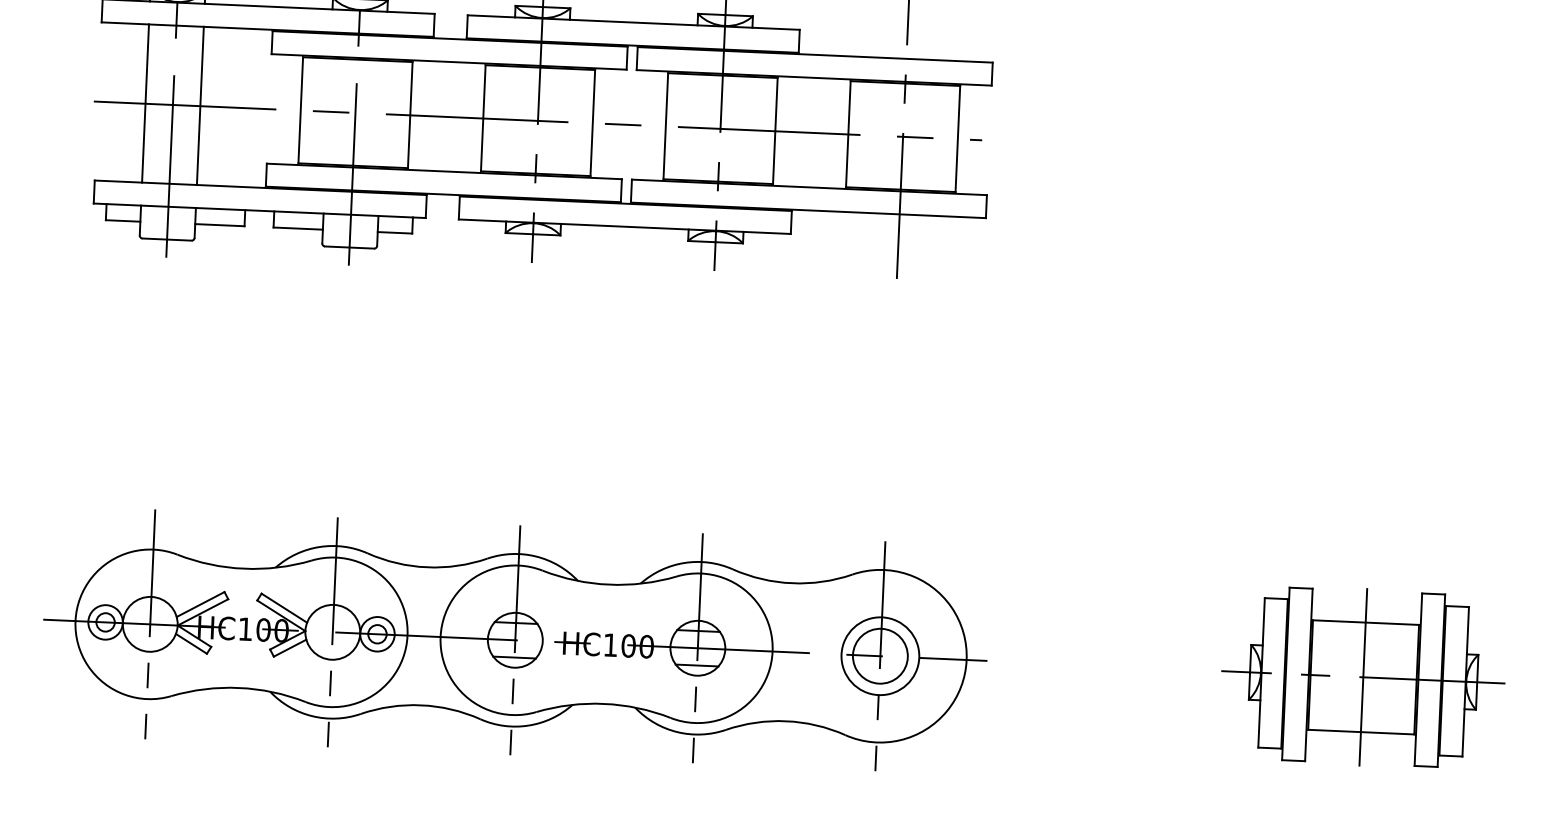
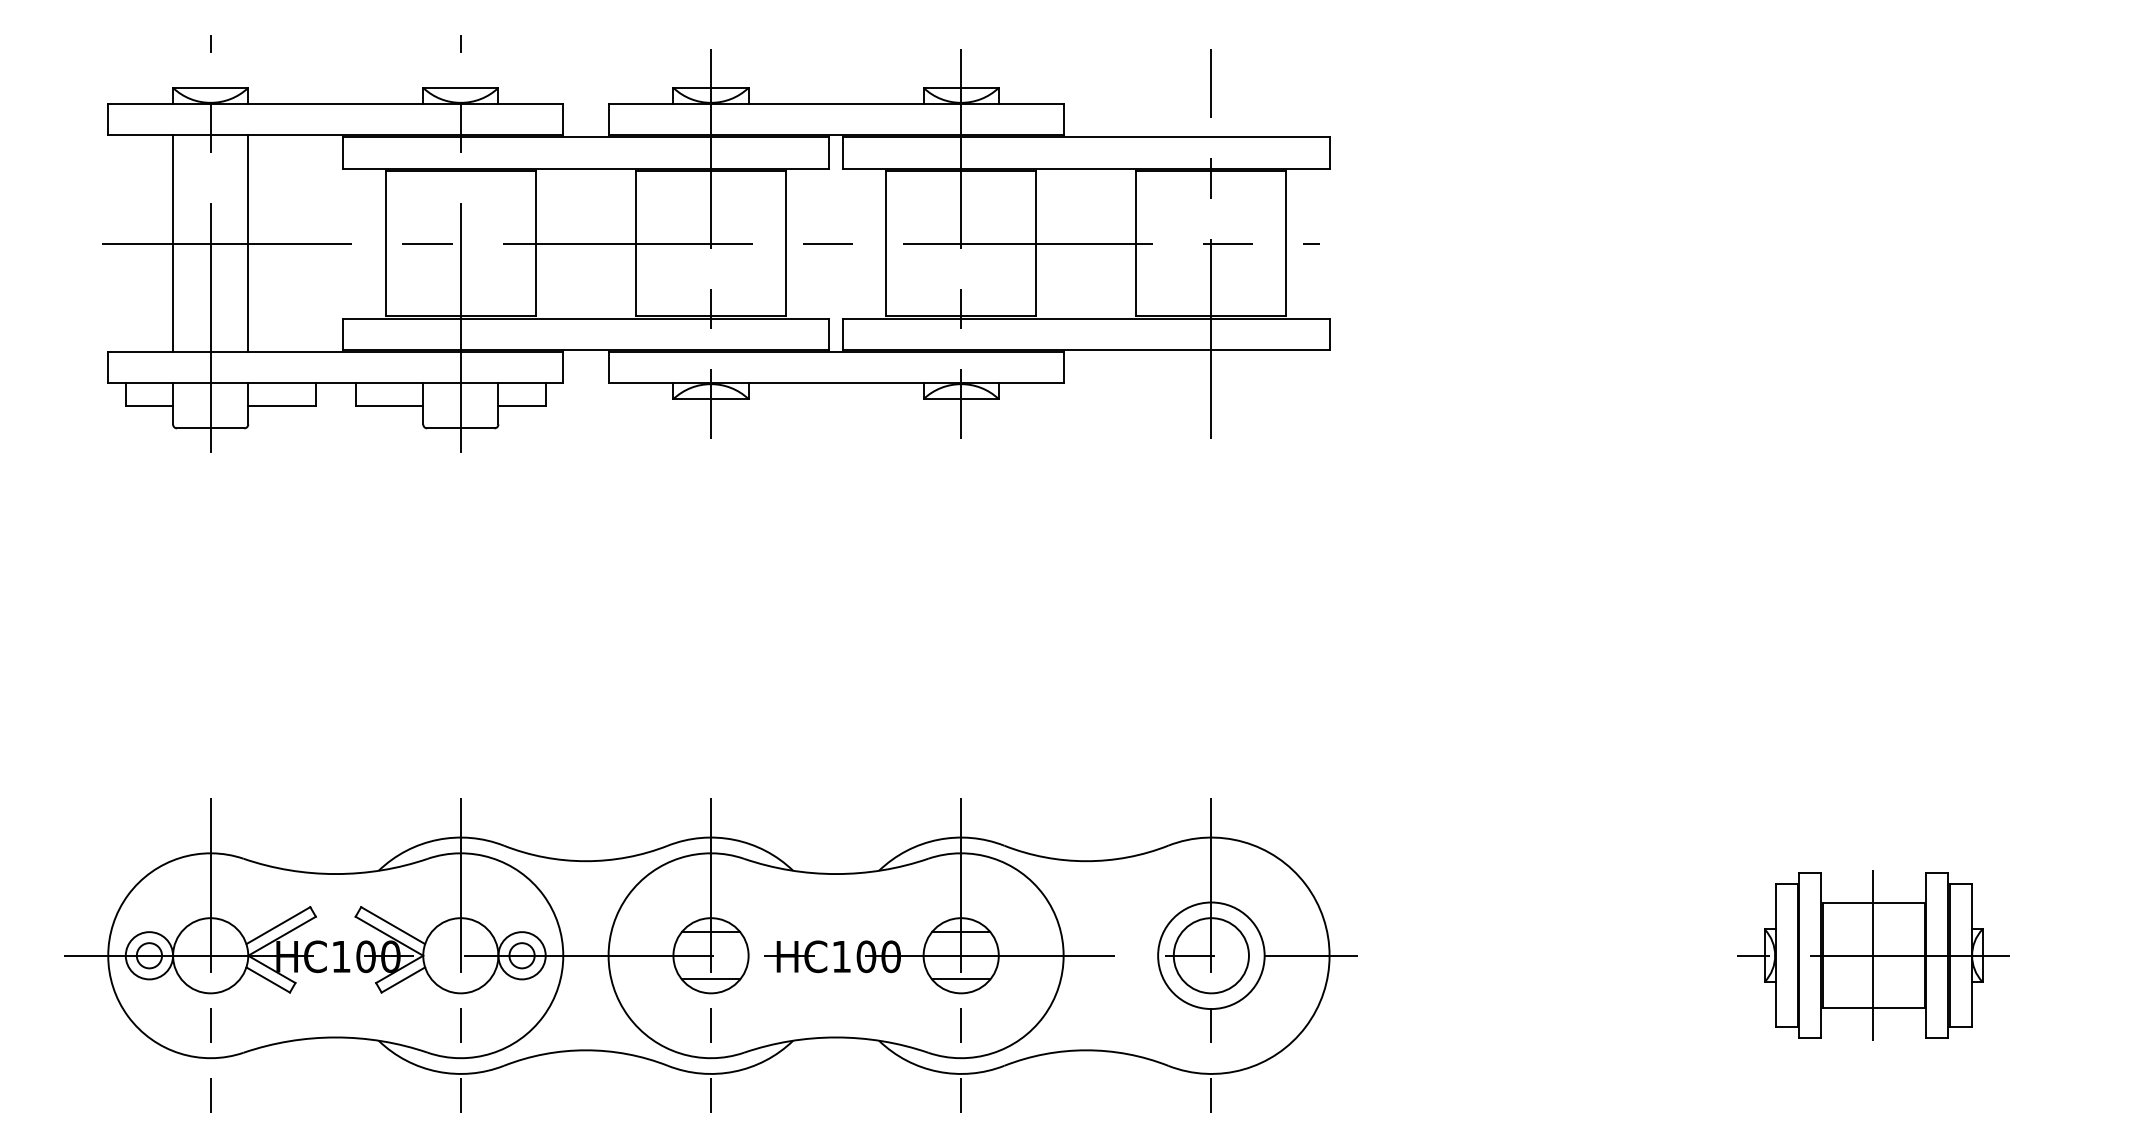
part: (1363, 677) -> (1873, 955), size x0.7

